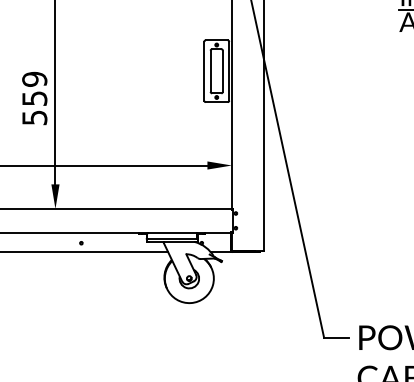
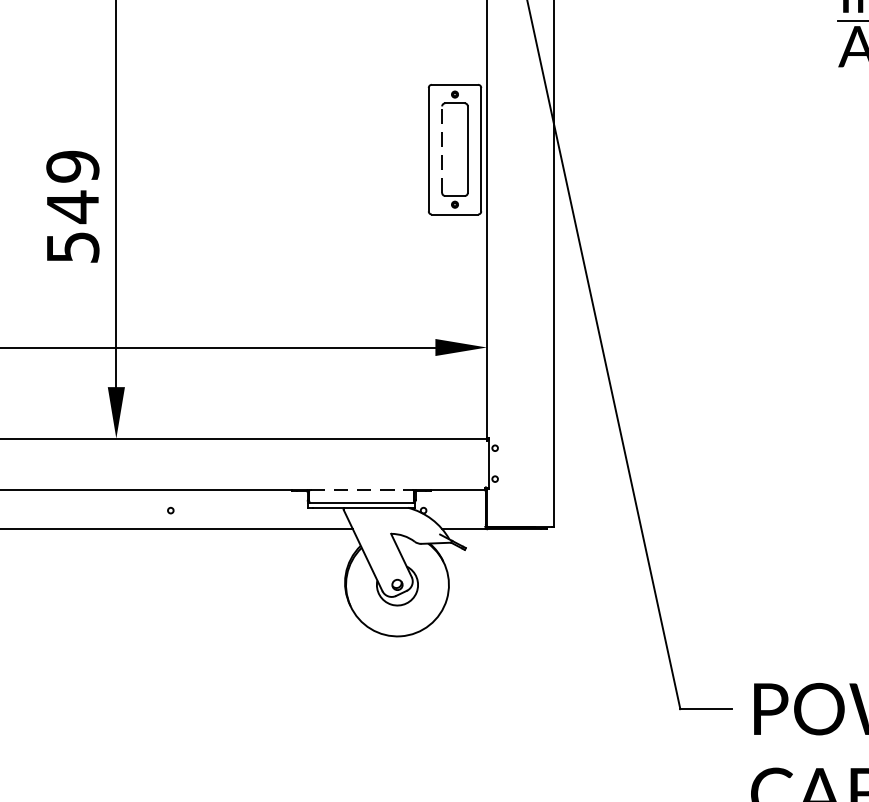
line: (210, 71) -> (441, 150), solid -> dashed
text: (34, 98) -> (72, 206), 559 -> 549
line: (172, 233) -> (362, 490), solid -> dashed

